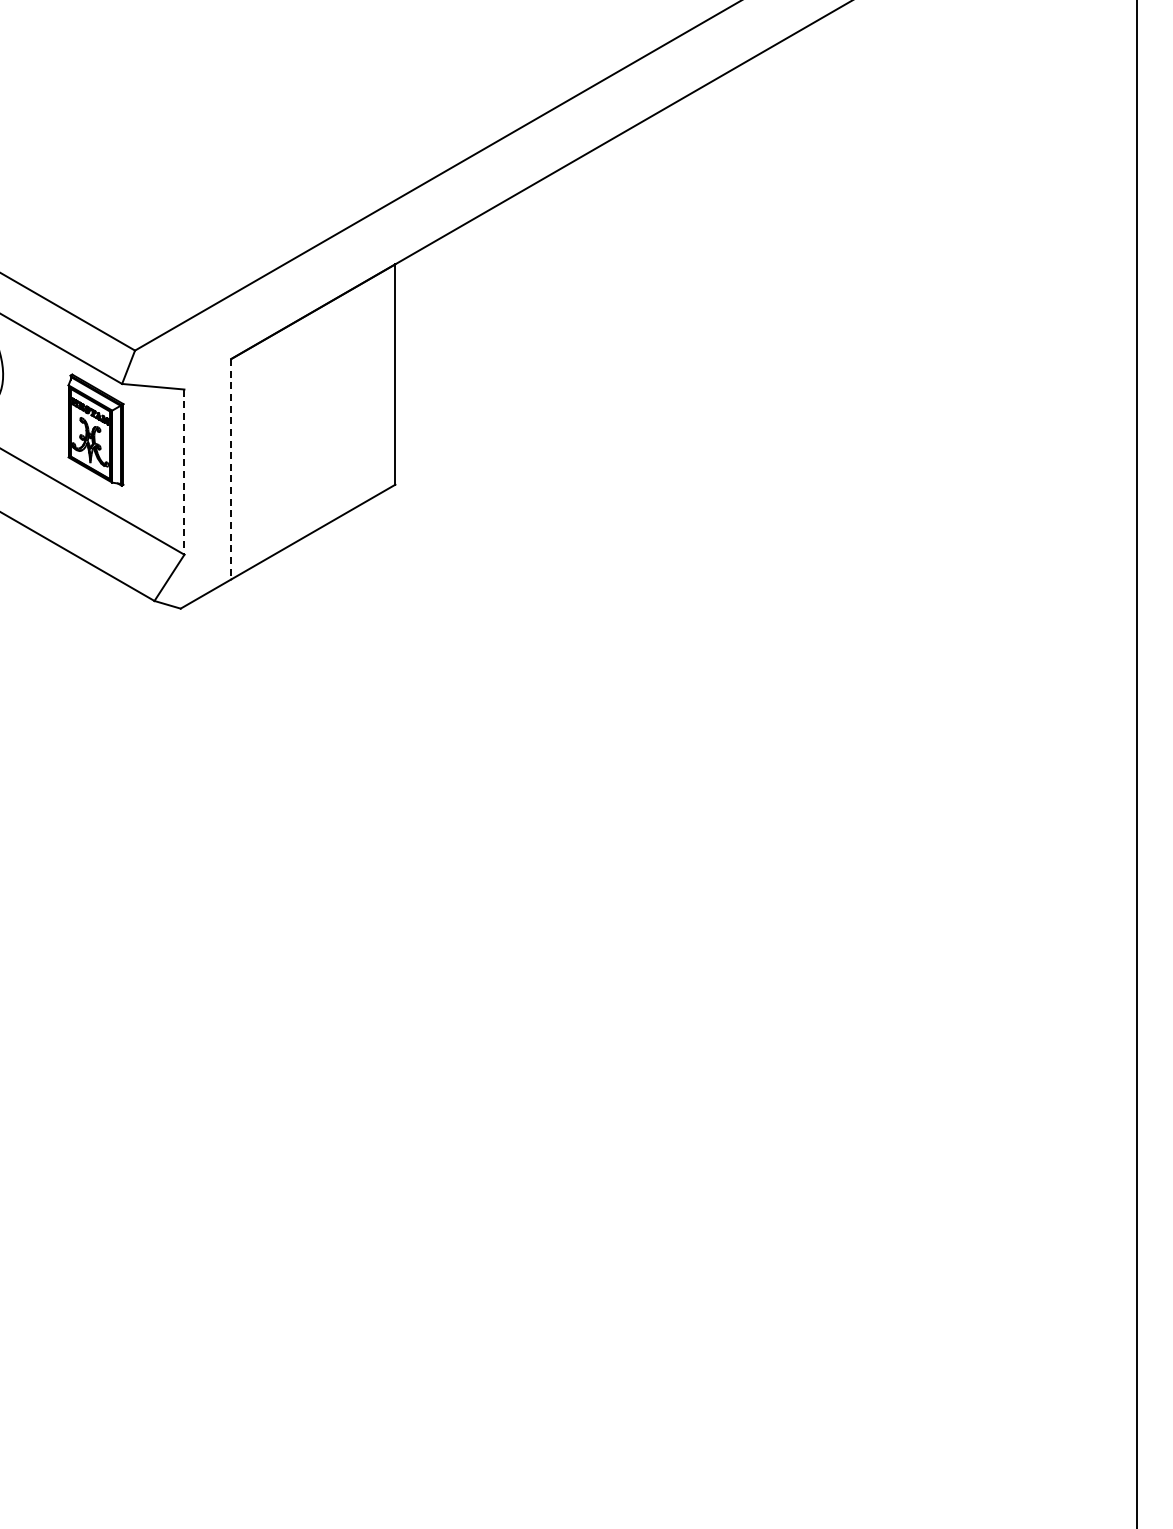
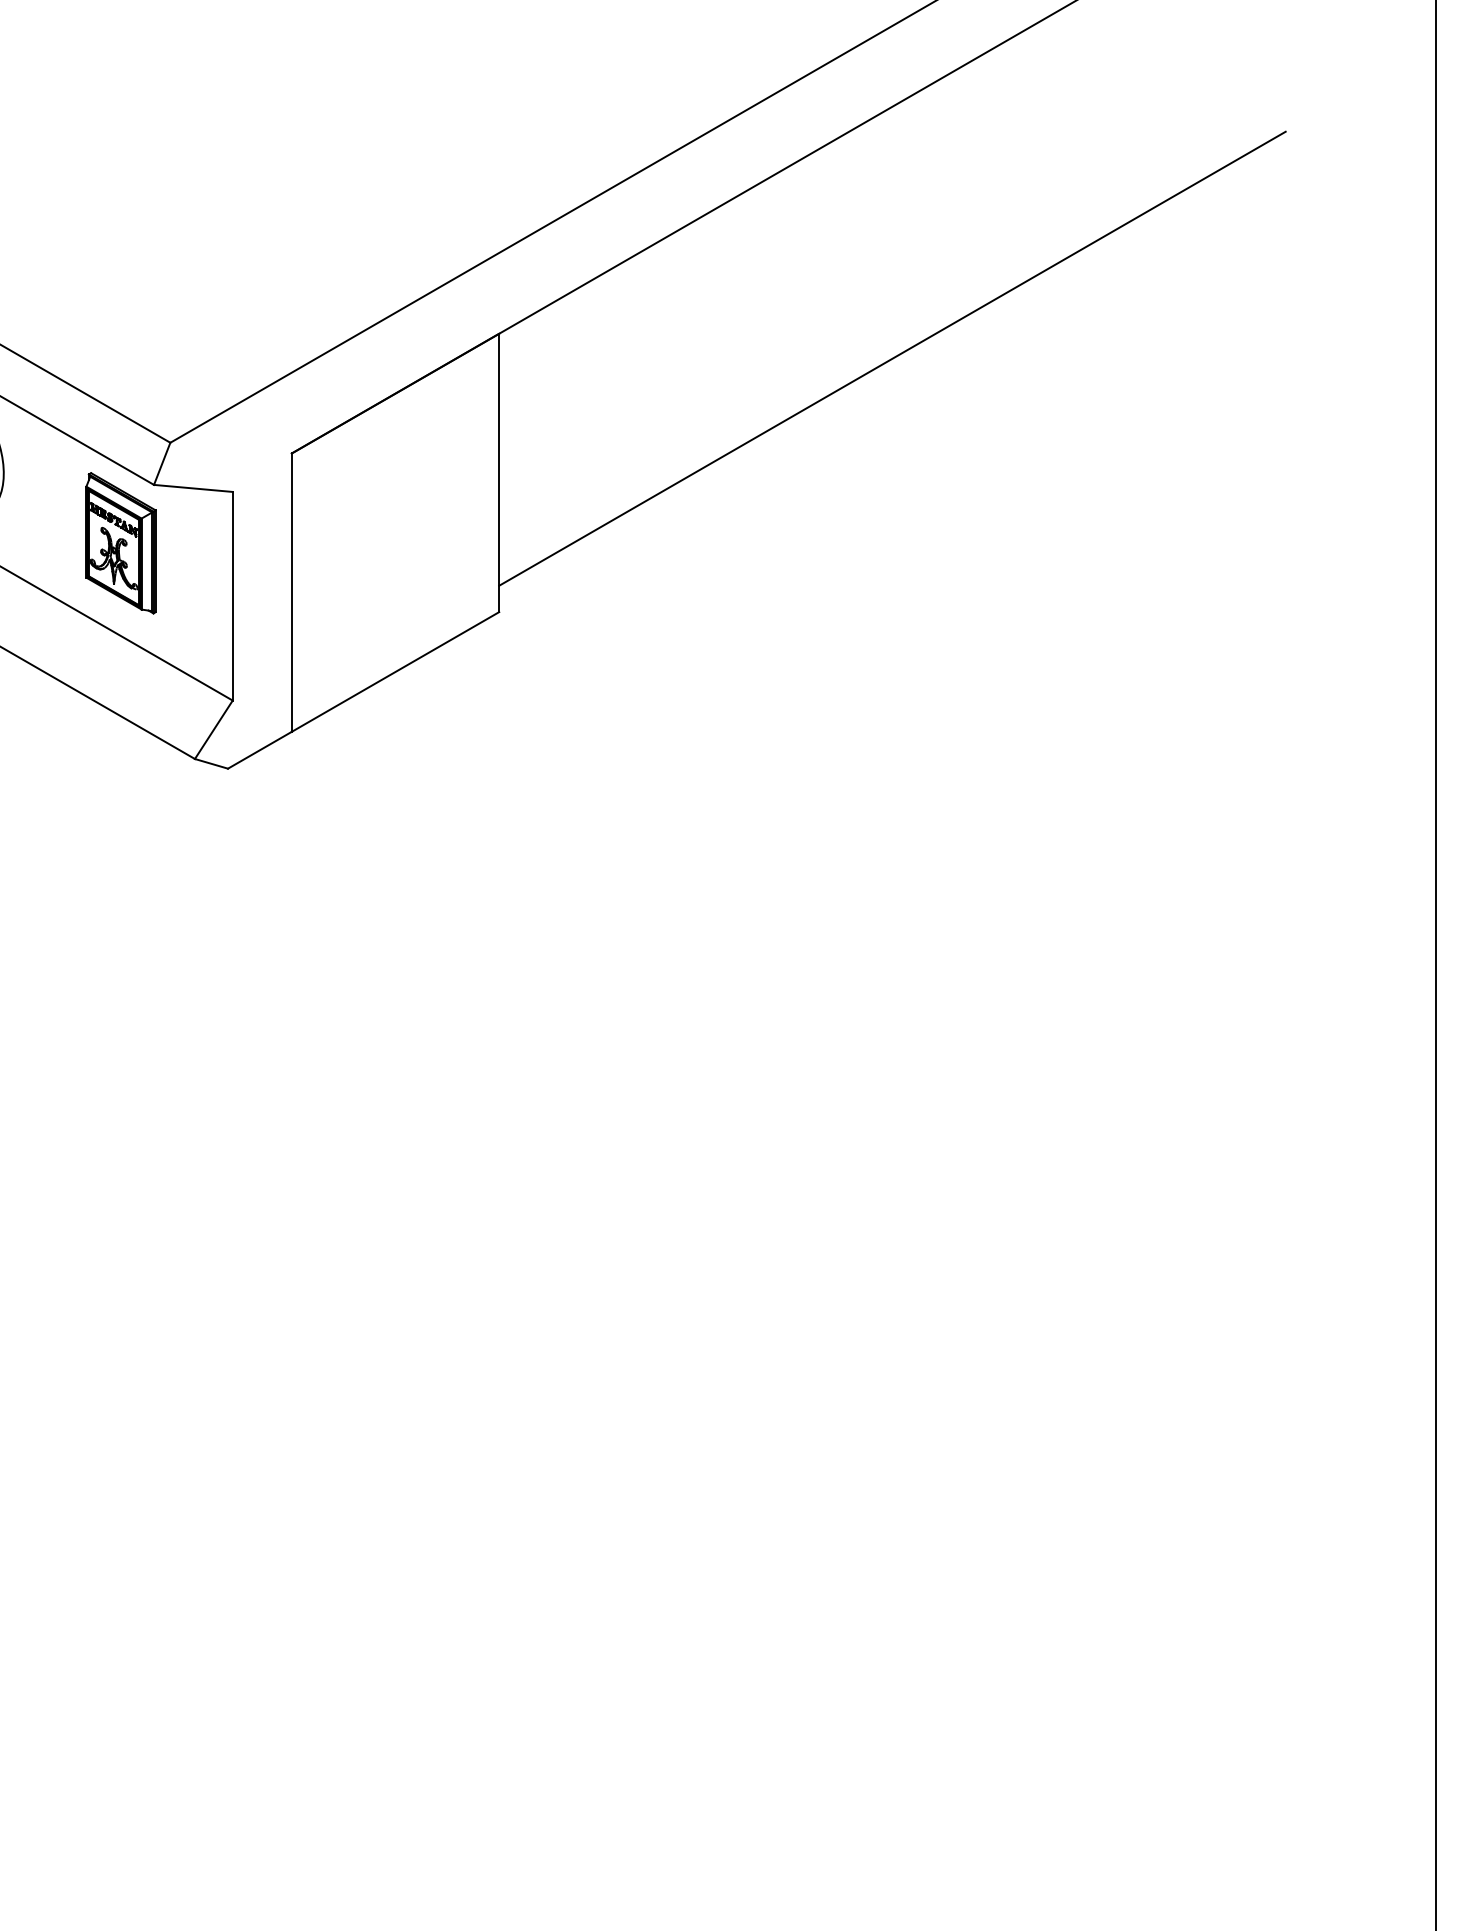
line: (706, 283) -> (892, 358), added
line: (231, 469) -> (292, 592), dashed -> solid
line: (184, 472) -> (232, 596), dashed -> solid

